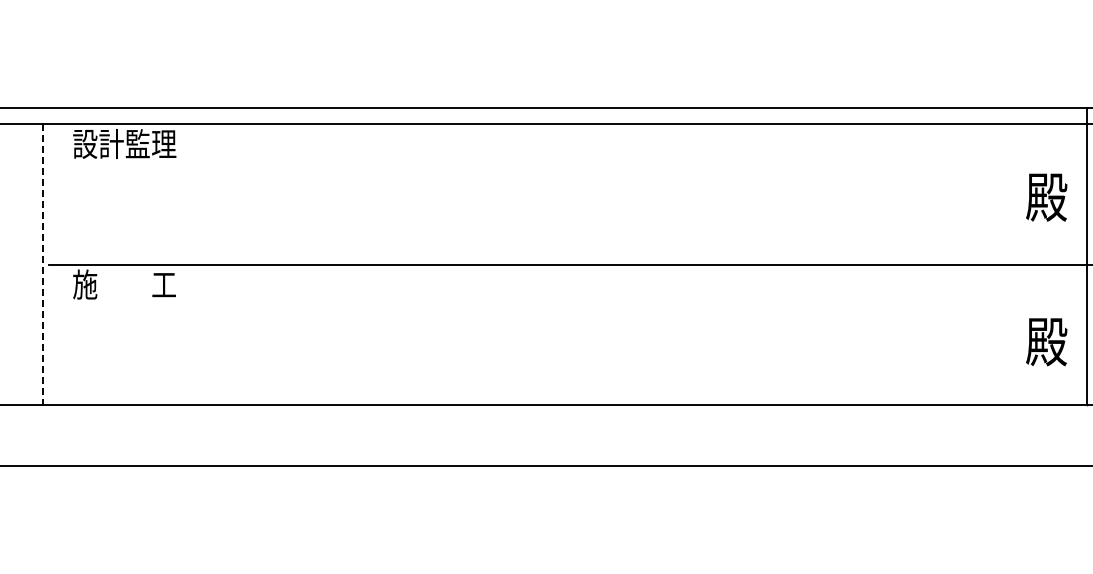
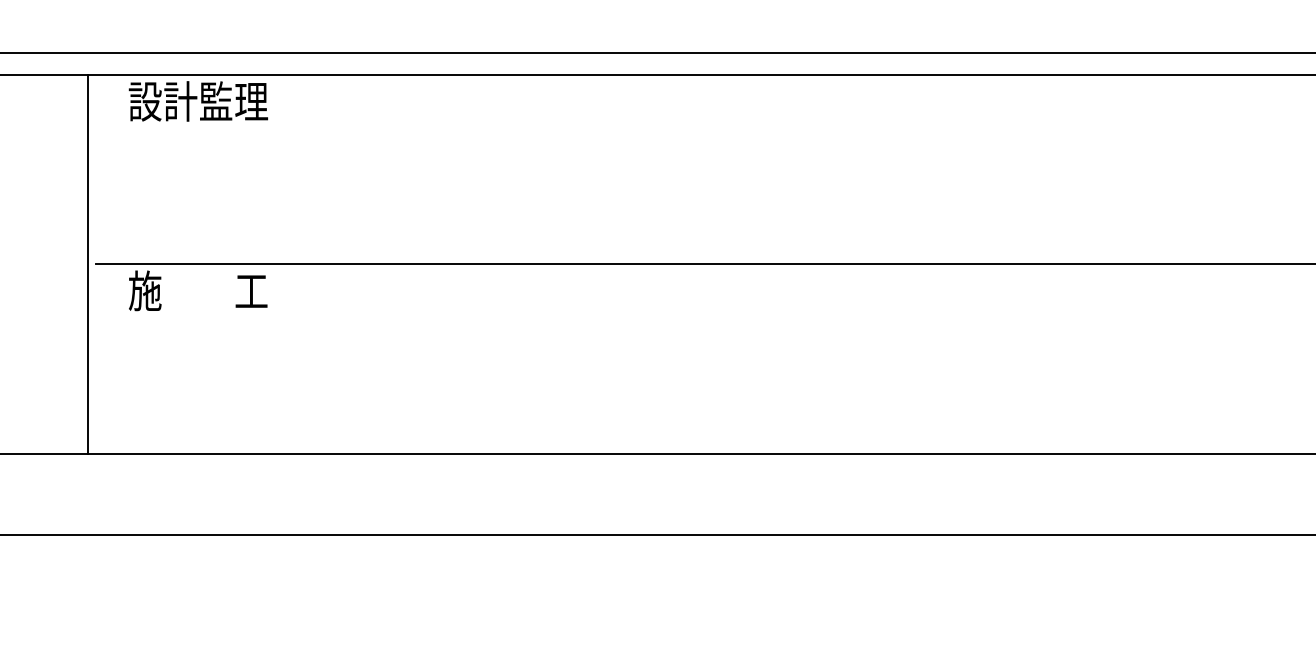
line: (42, 264) -> (87, 263), dashed -> solid

